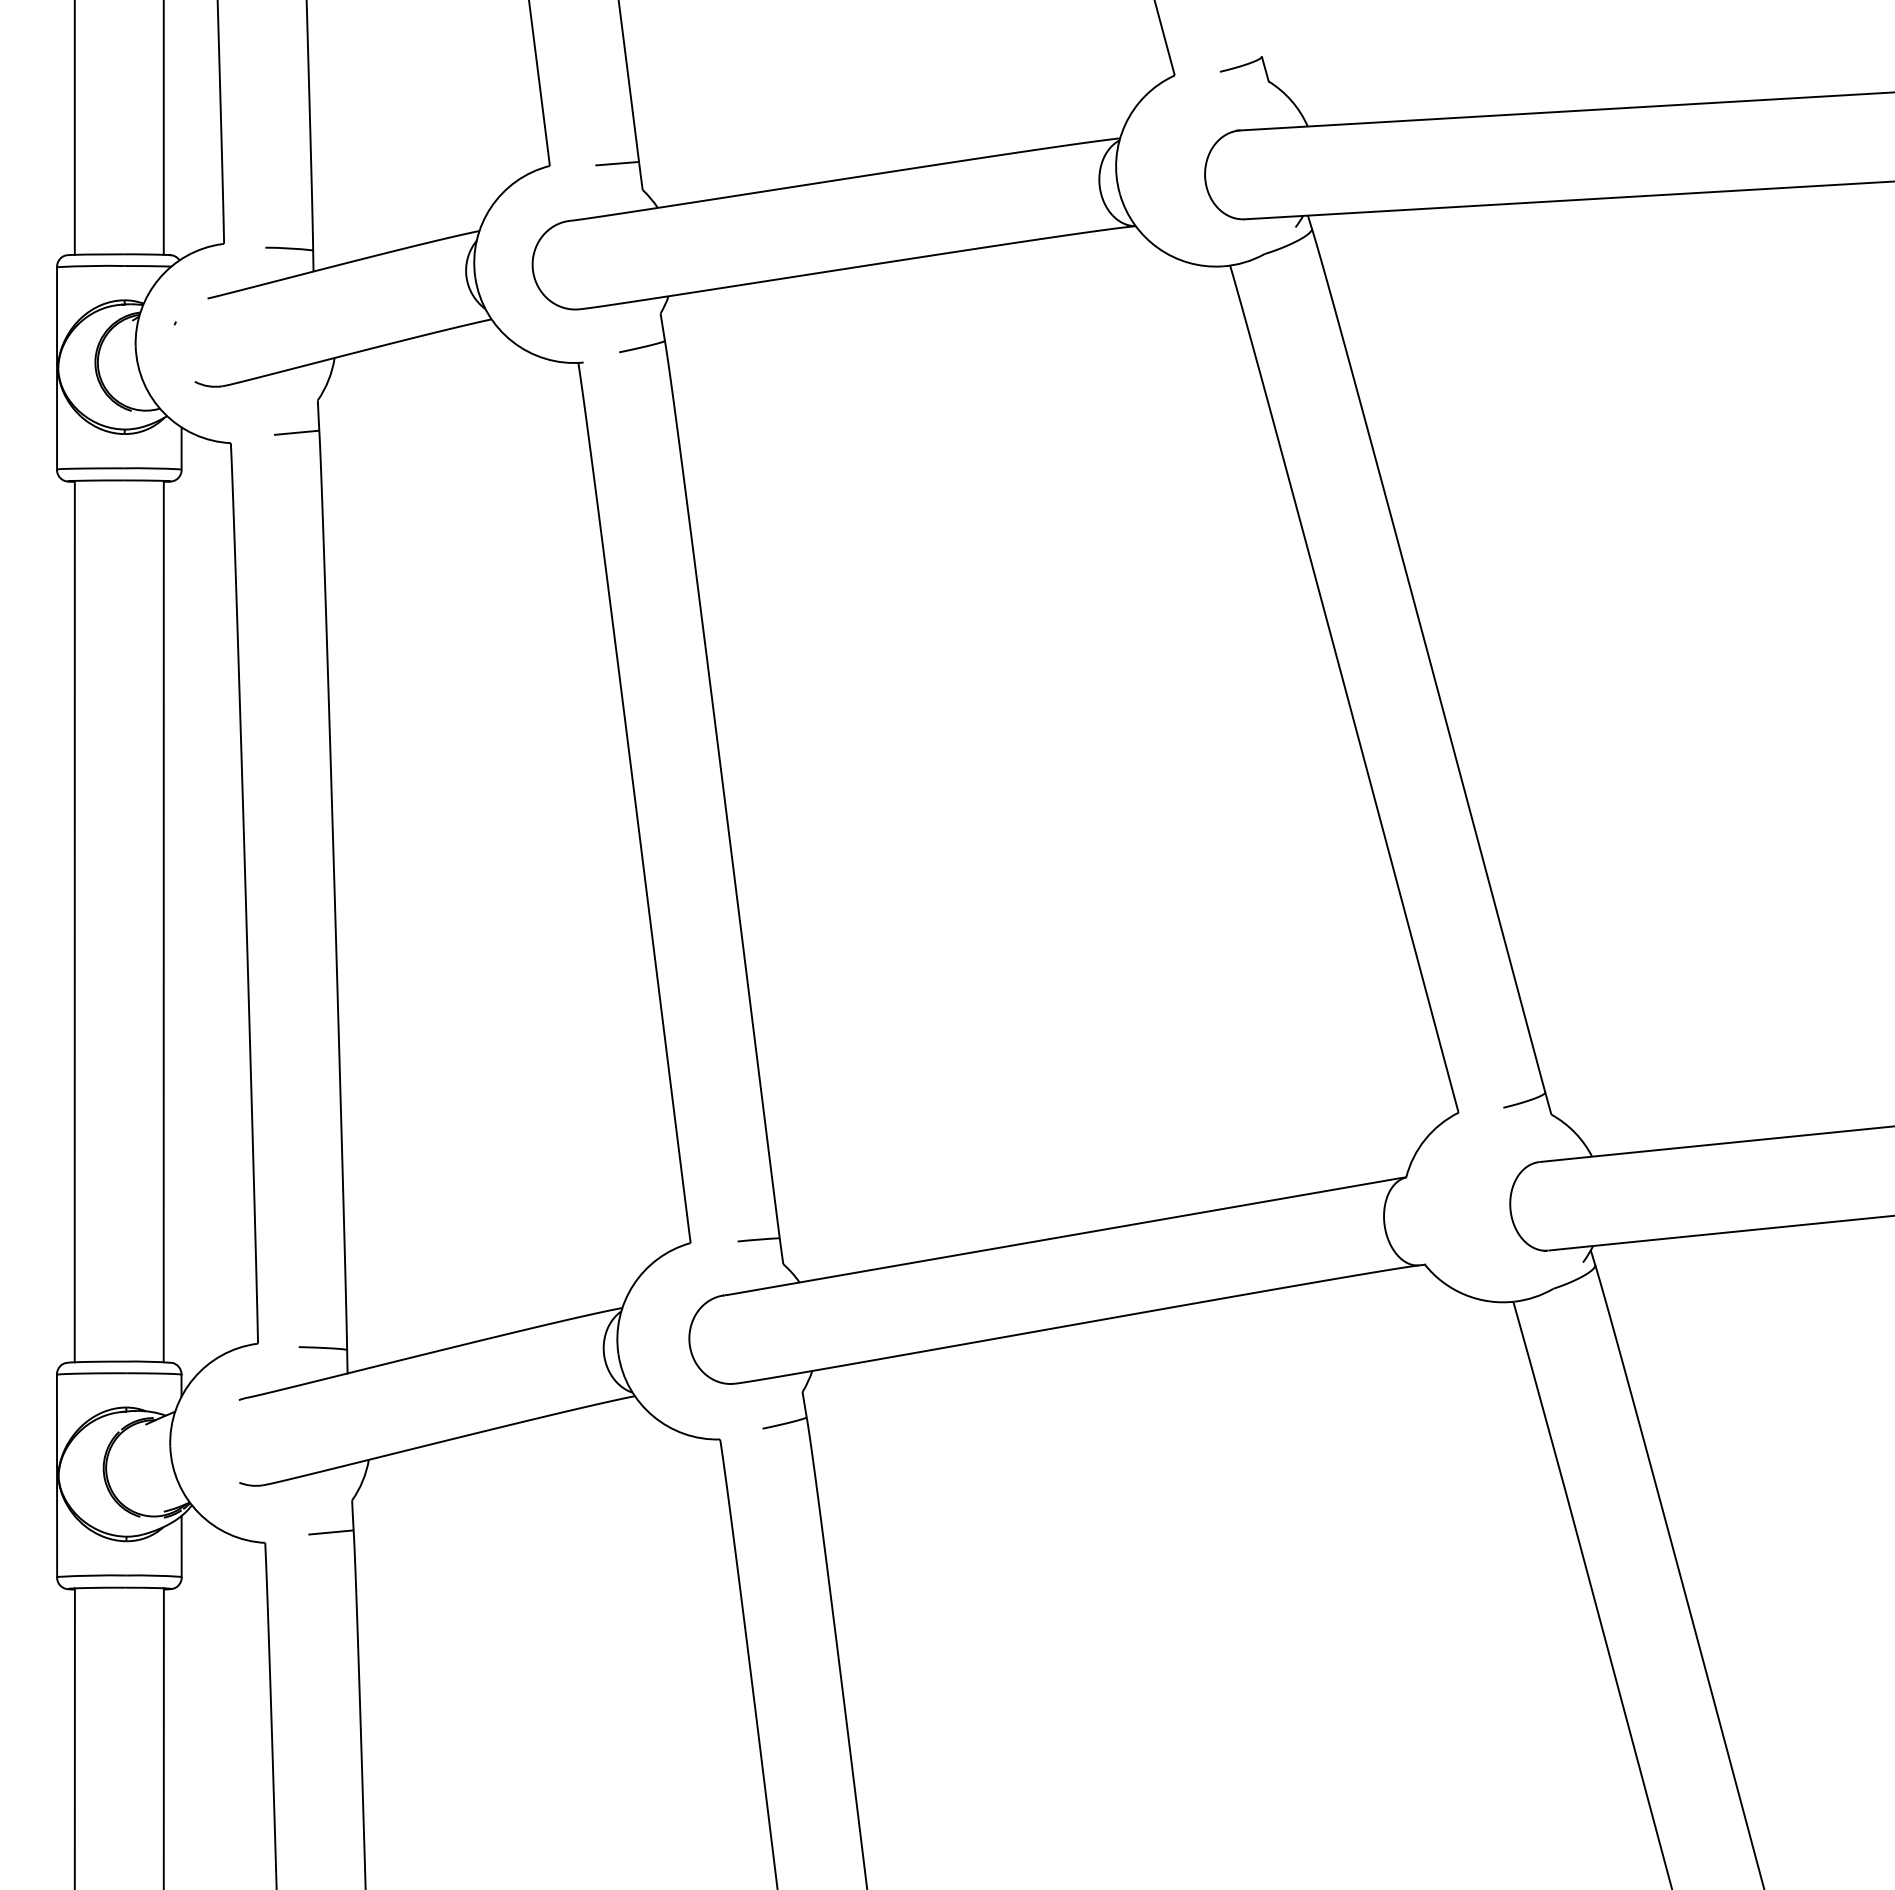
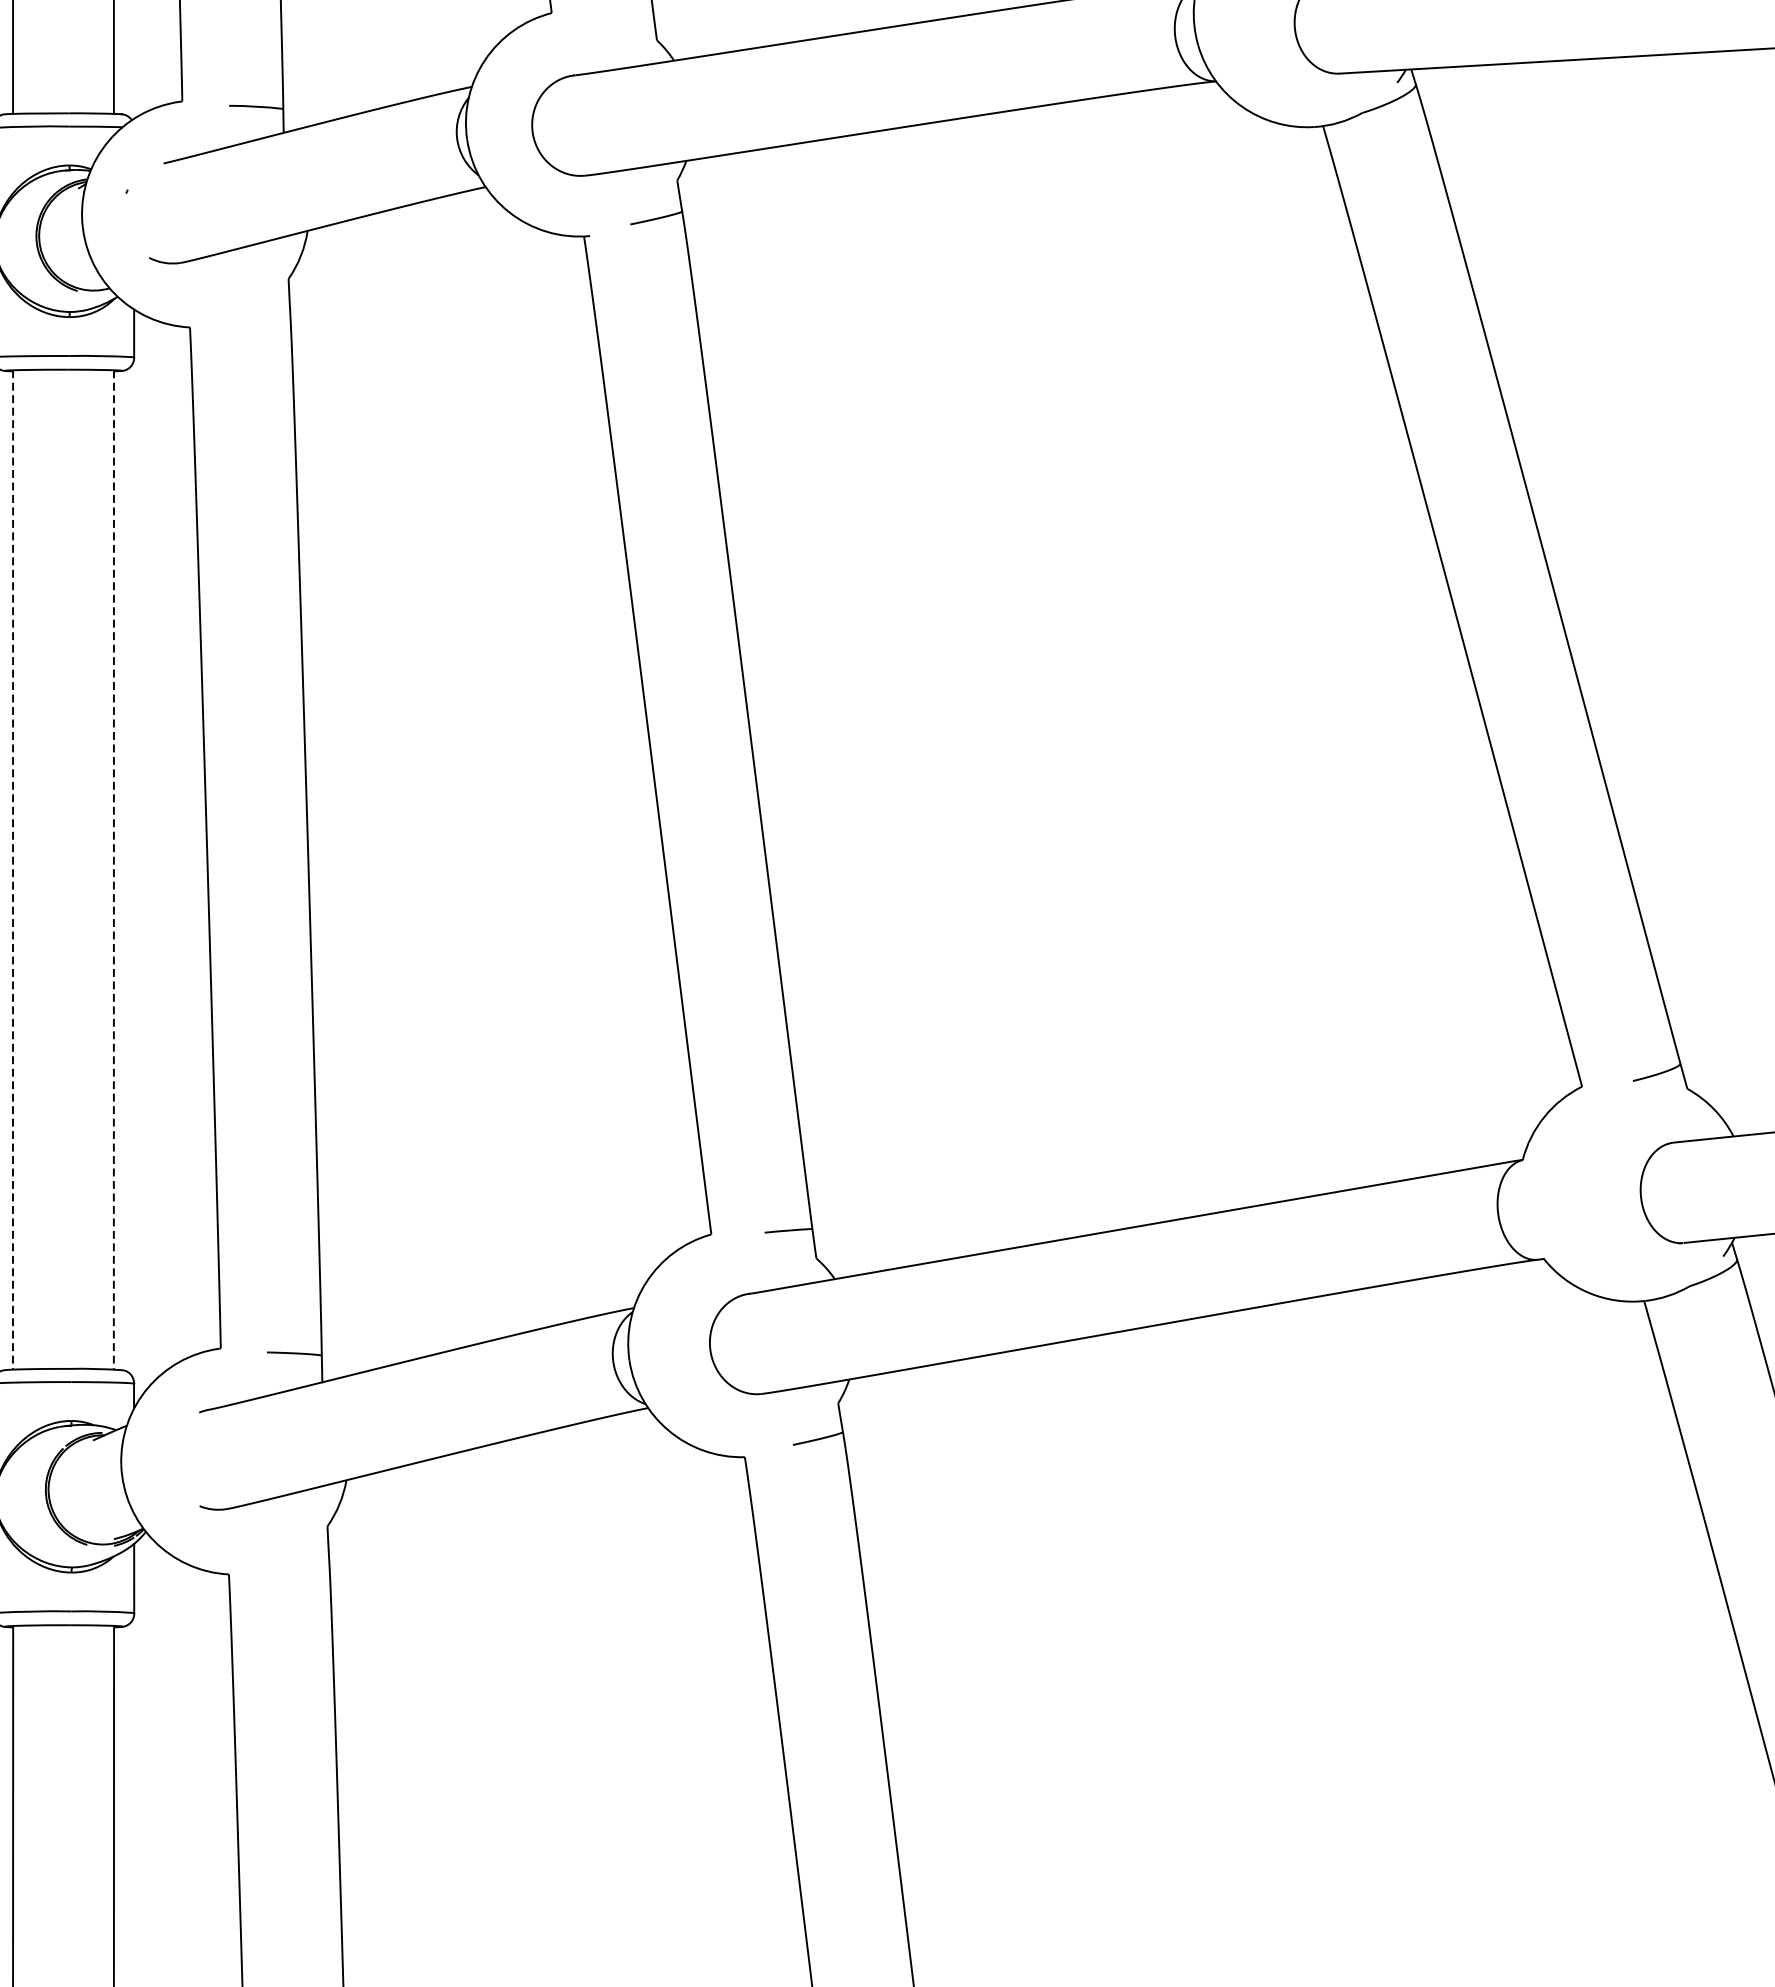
line: (616, 163) -> (627, 10), removed
line: (295, 432) -> (263, 315), removed
line: (74, 921) -> (12, 869), solid -> dashed
line: (163, 921) -> (113, 869), solid -> dashed
line: (331, 1532) -> (304, 1562), removed

